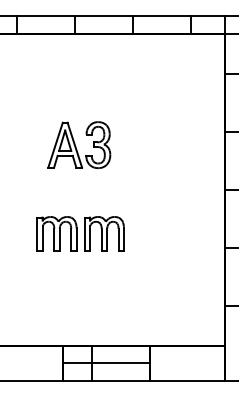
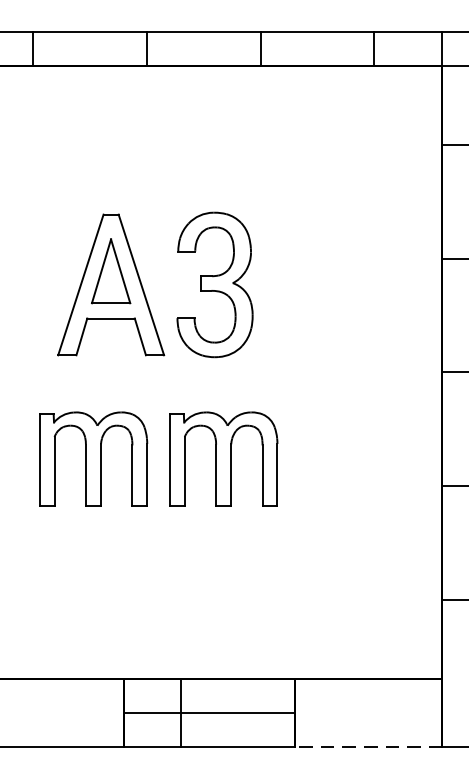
part: (79, 144) -> (155, 283), size x1.6
part: (80, 233) -> (157, 458), size x1.4
line: (187, 380) -> (367, 746), solid -> dashed

